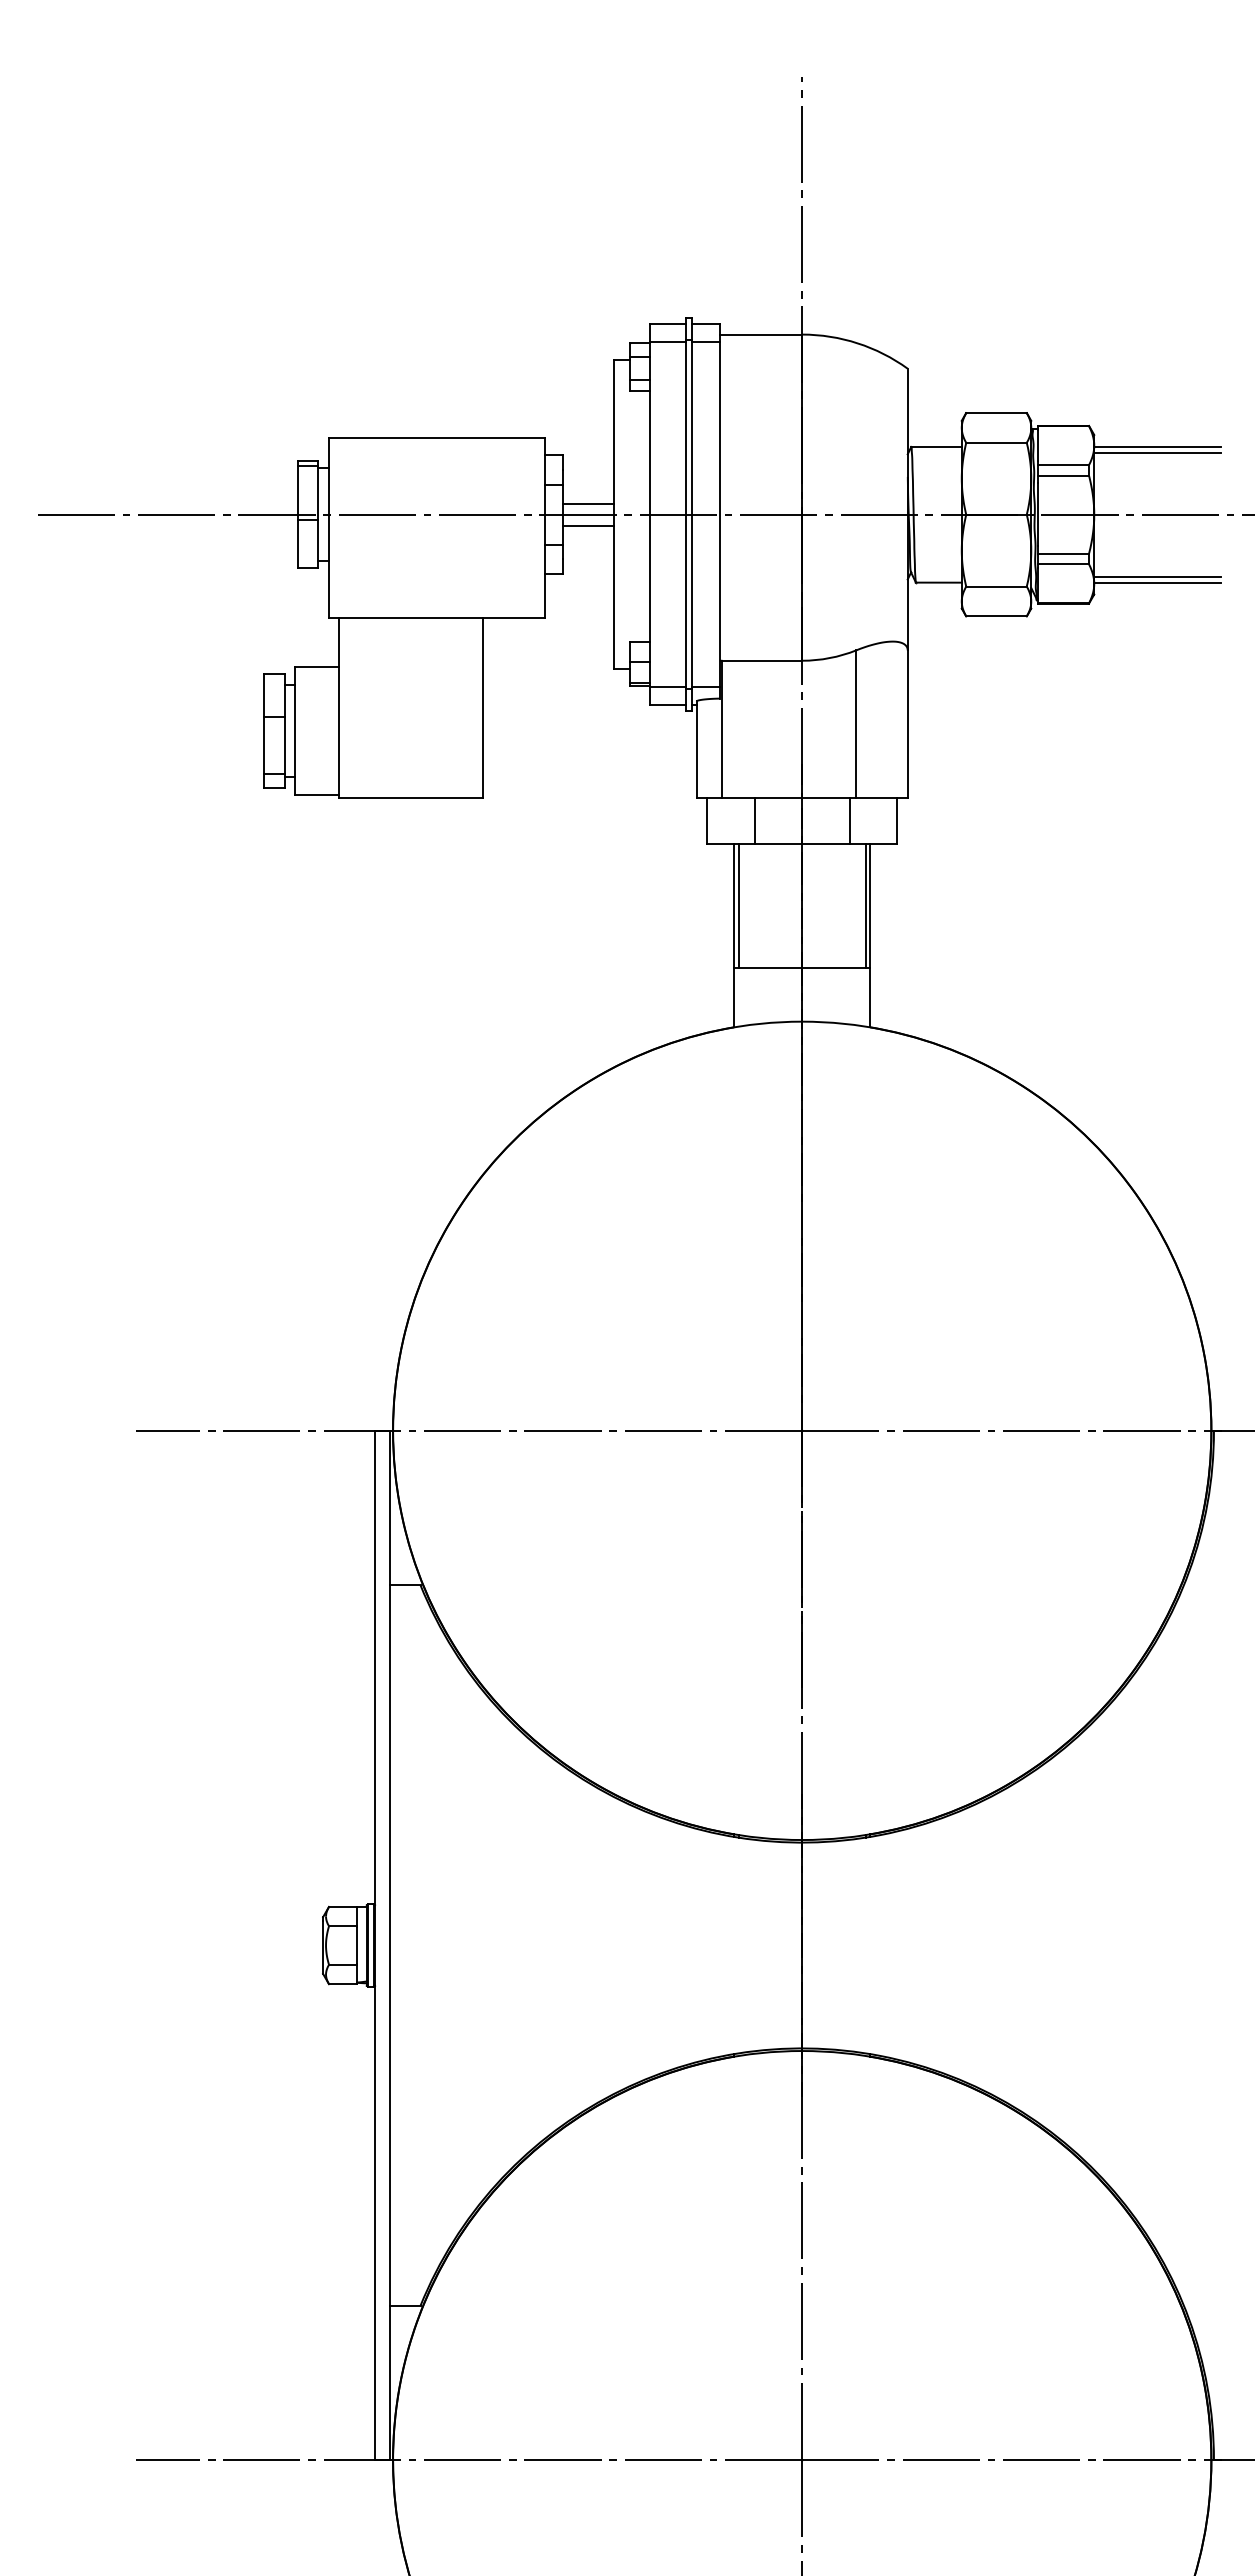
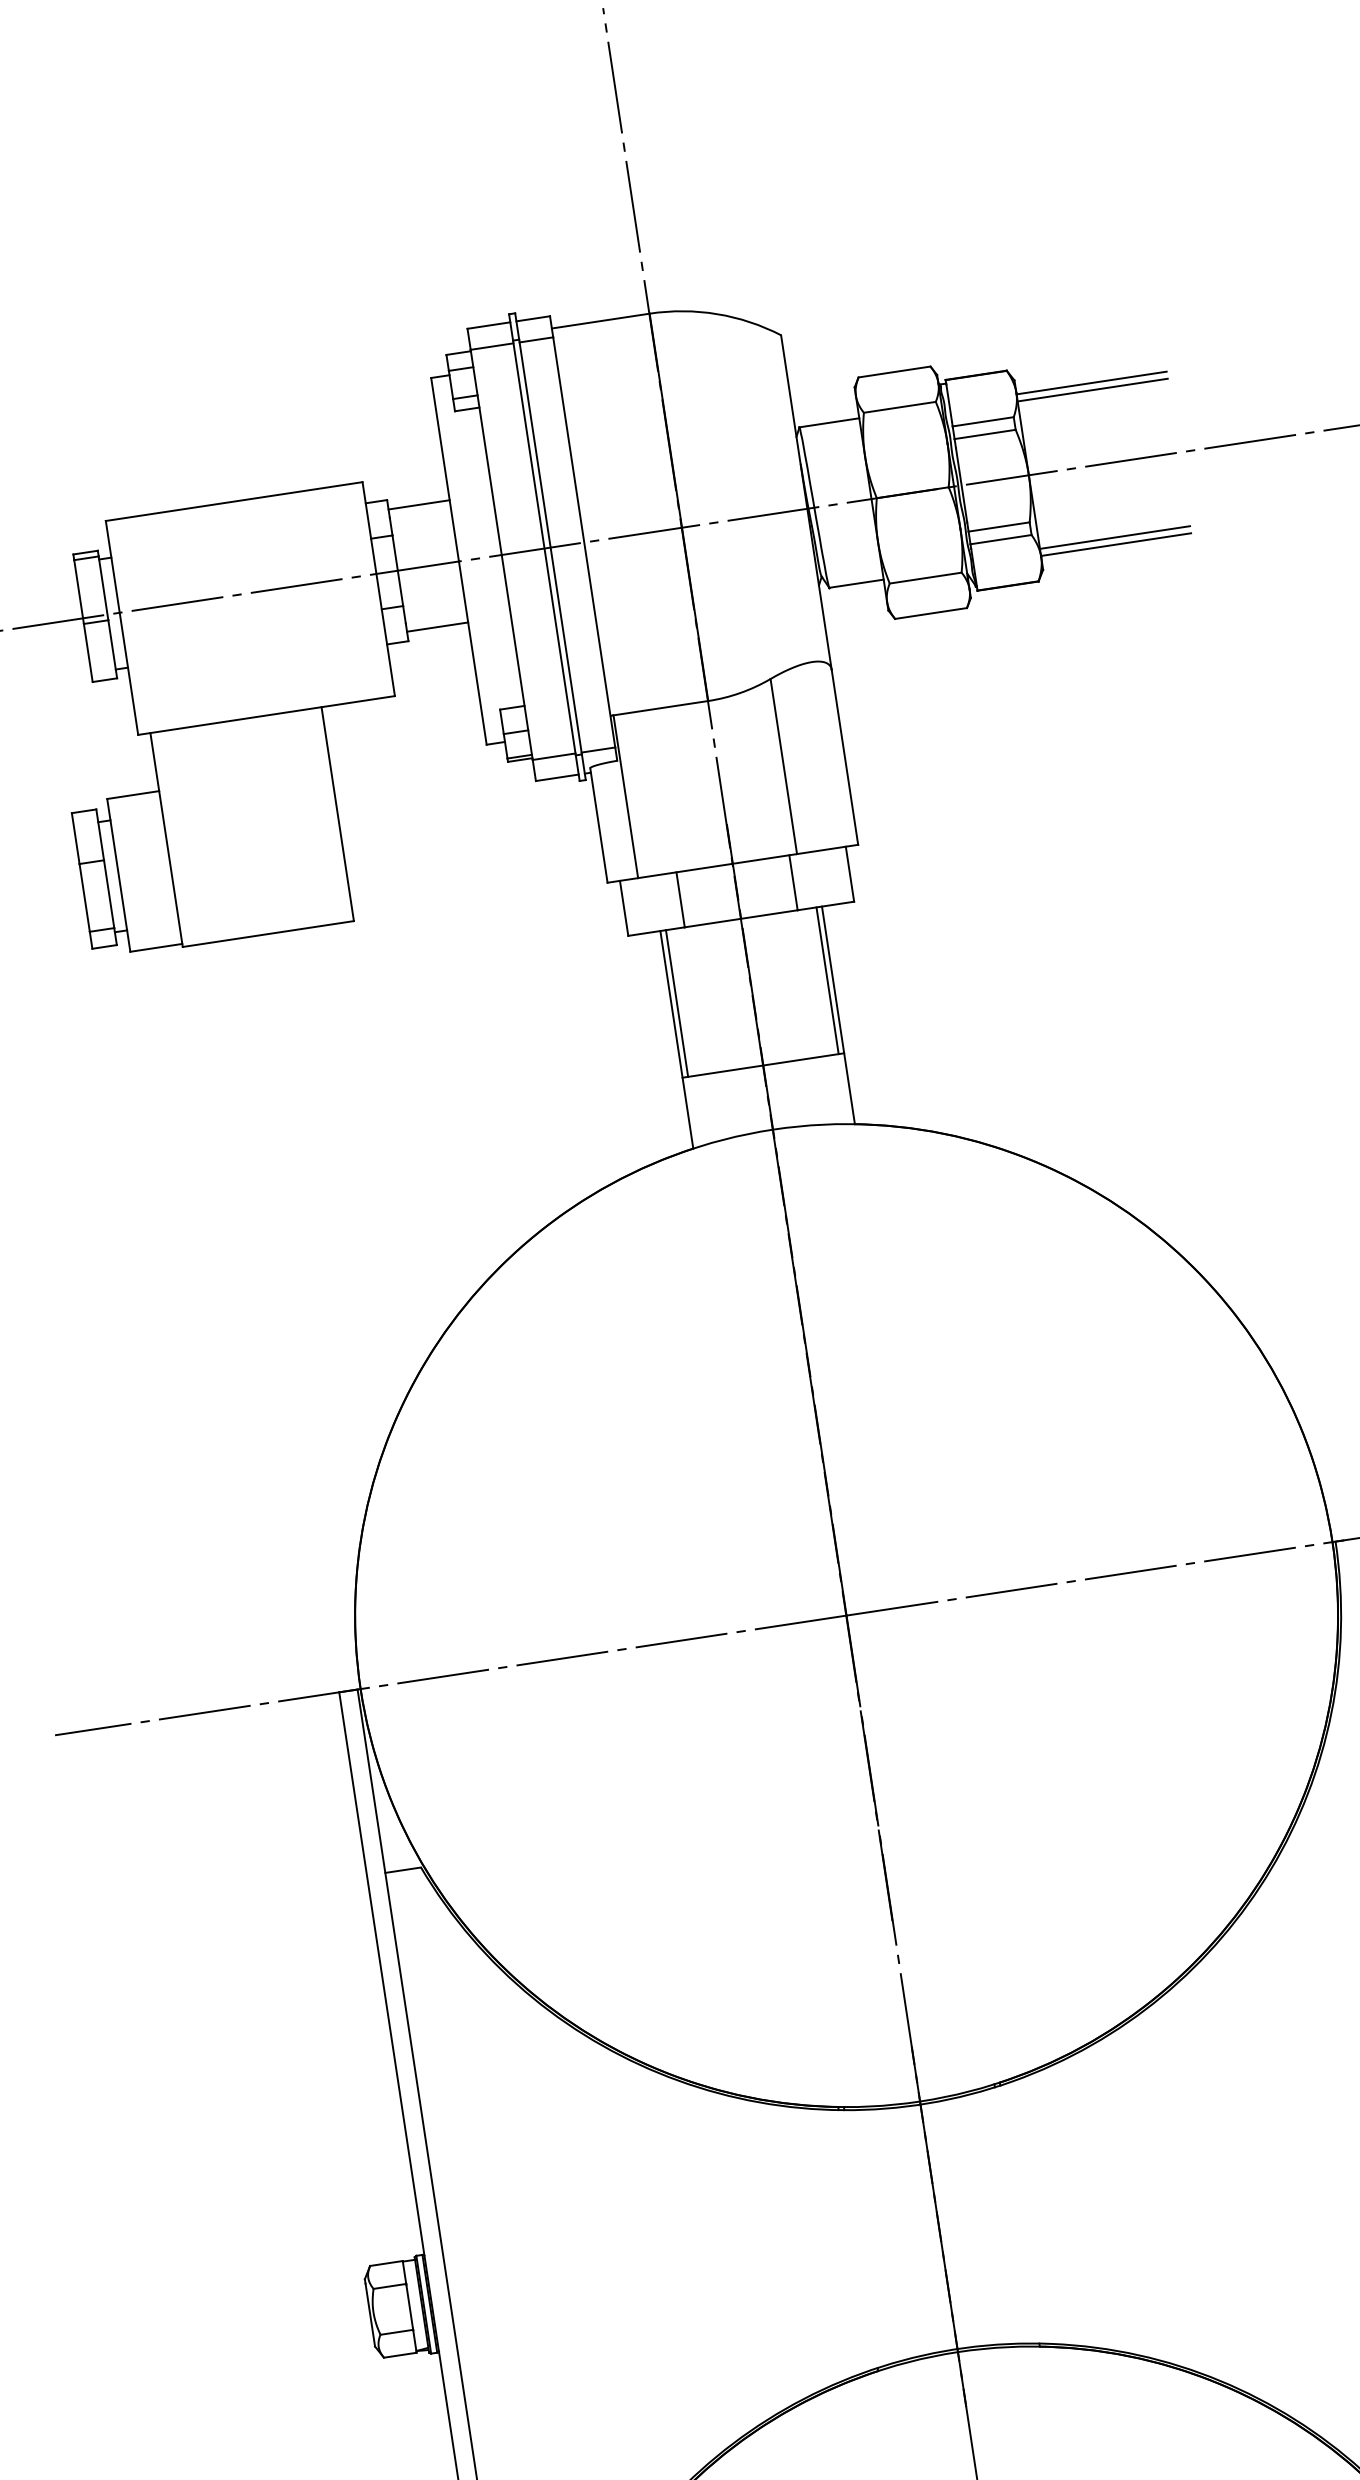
line: (588, 504) -> (419, 505), moved
line: (588, 526) -> (437, 627), moved

